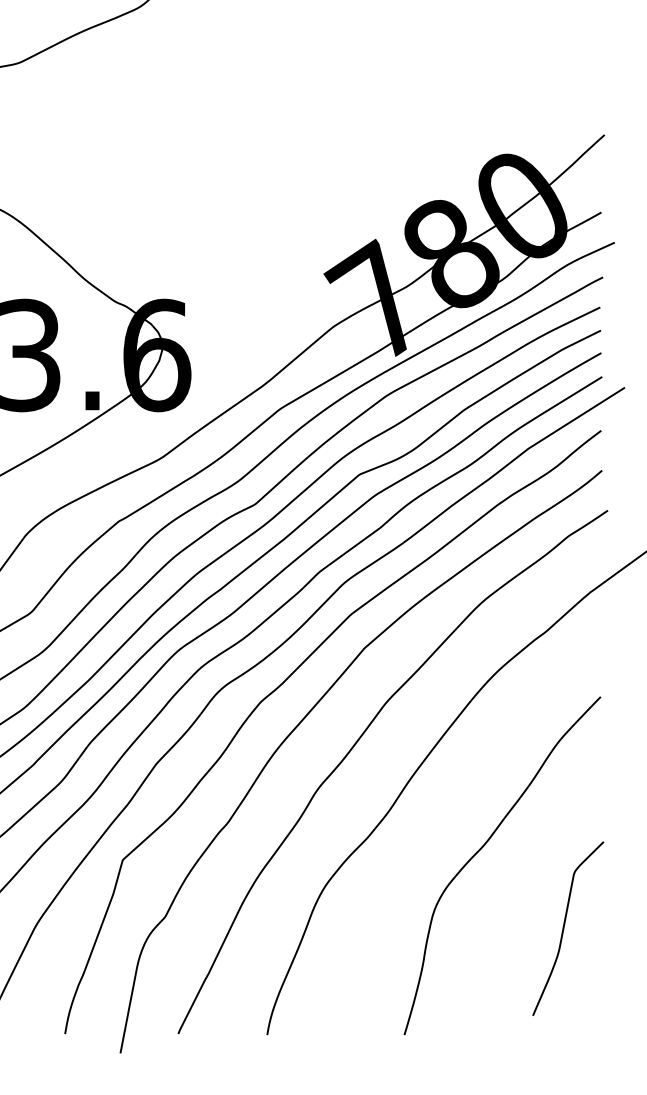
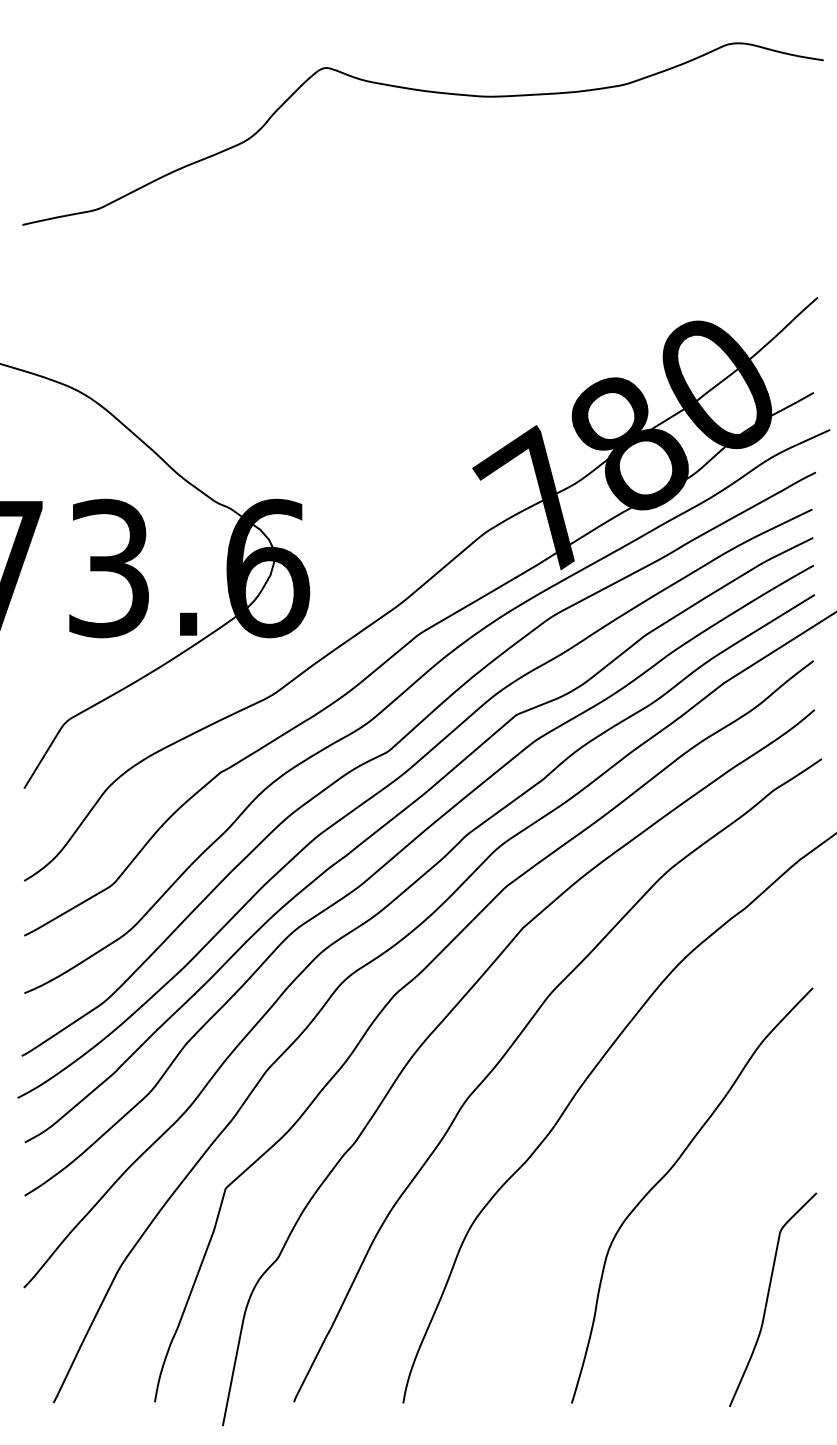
curve: (564, 928) -> (768, 1299), moved

